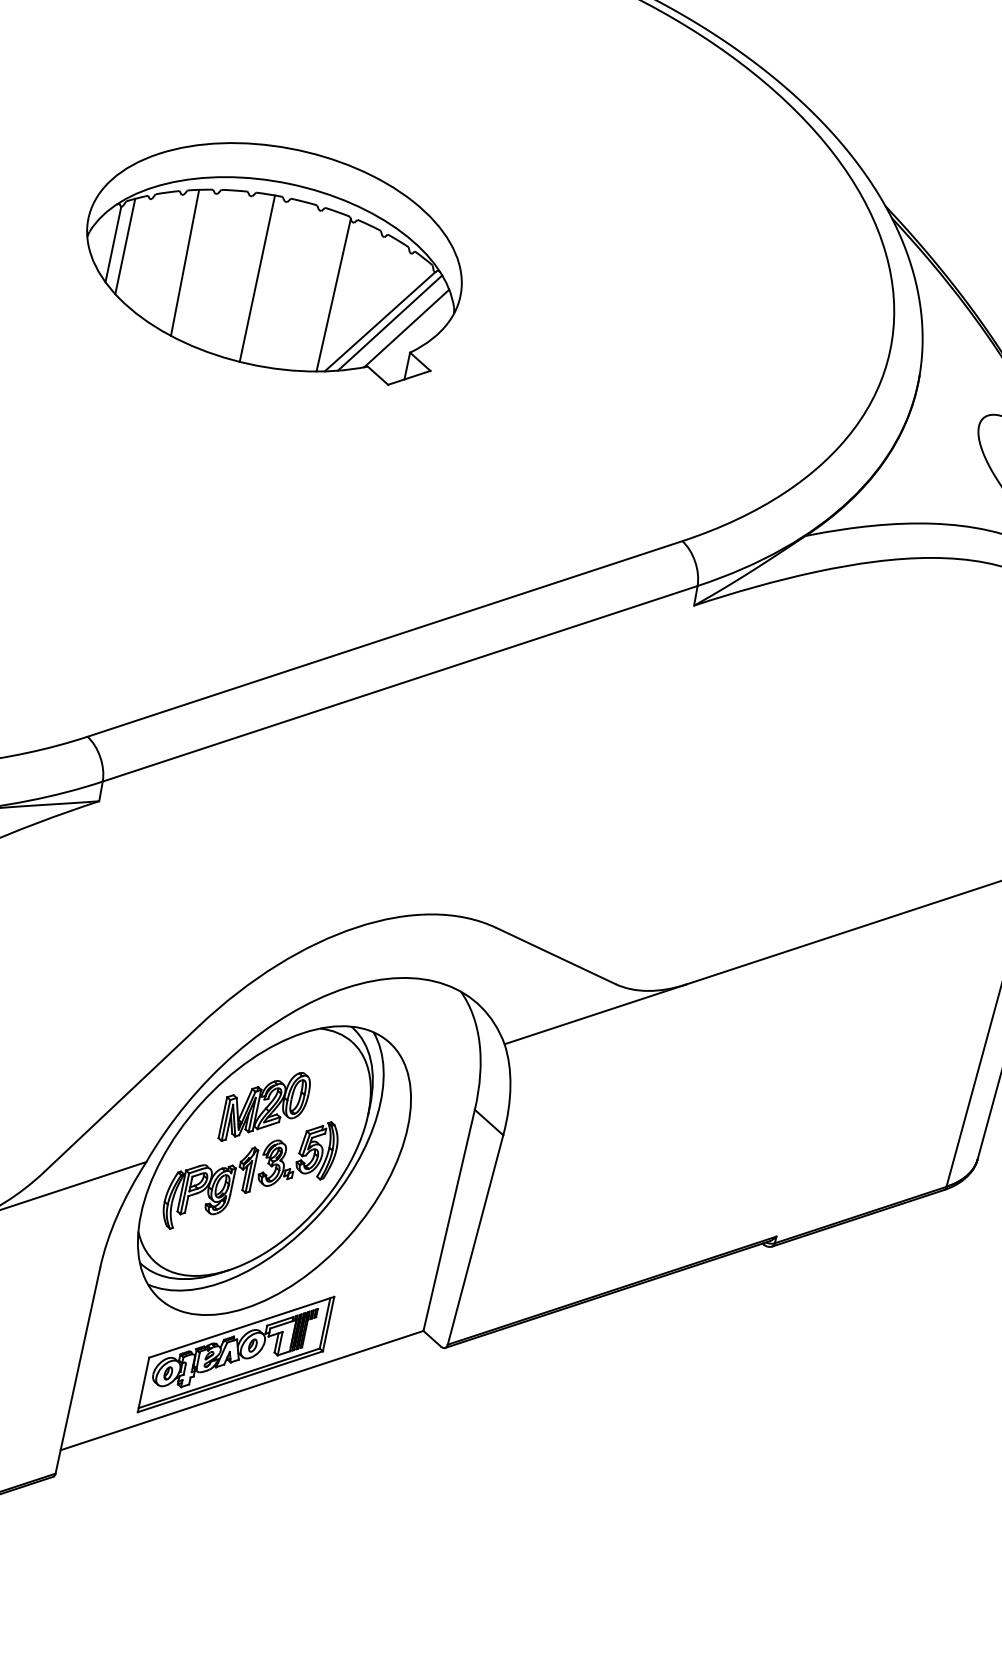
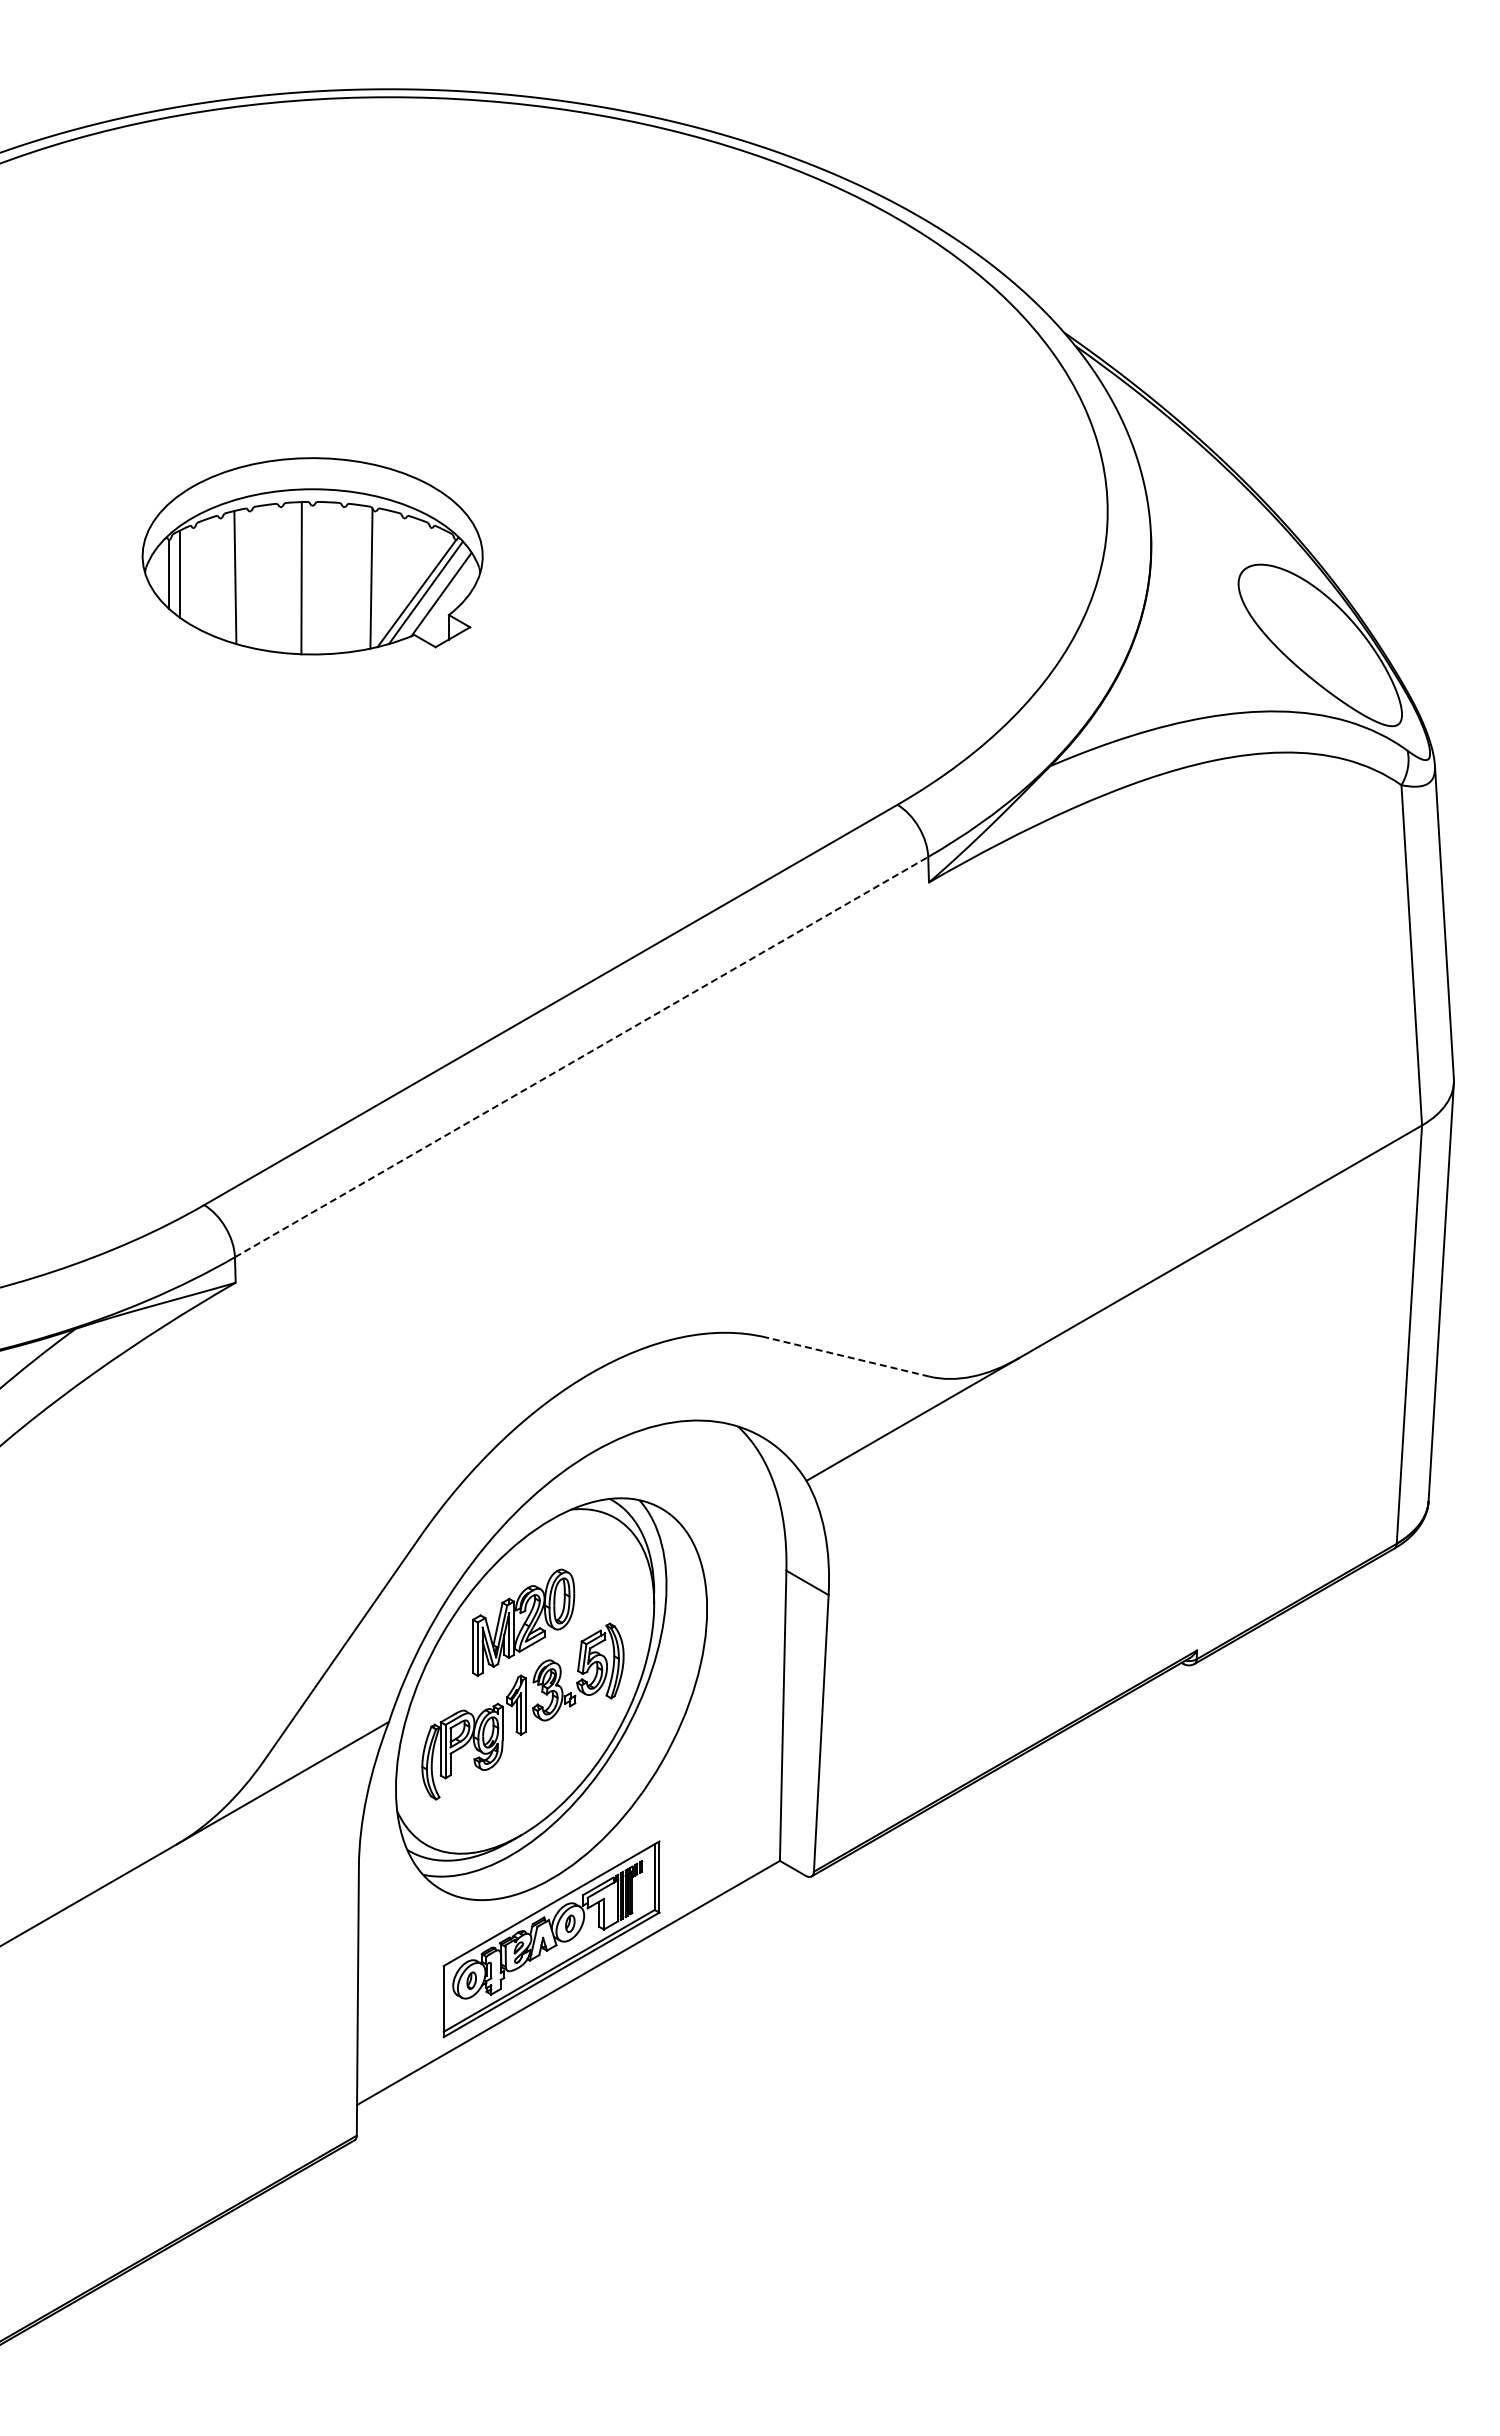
part: (274, 257) -> (312, 556), size x0.7
line: (400, 683) -> (582, 1056), solid -> dashed
line: (555, 956) -> (847, 1357), solid -> dashed

